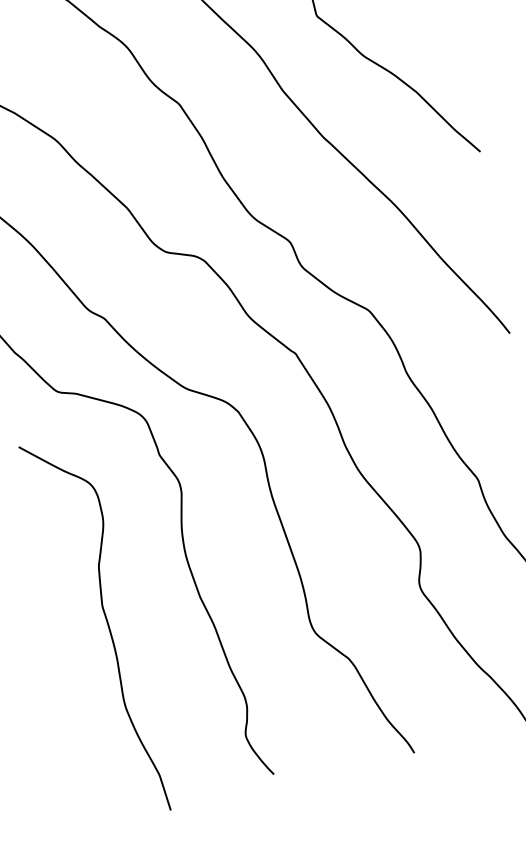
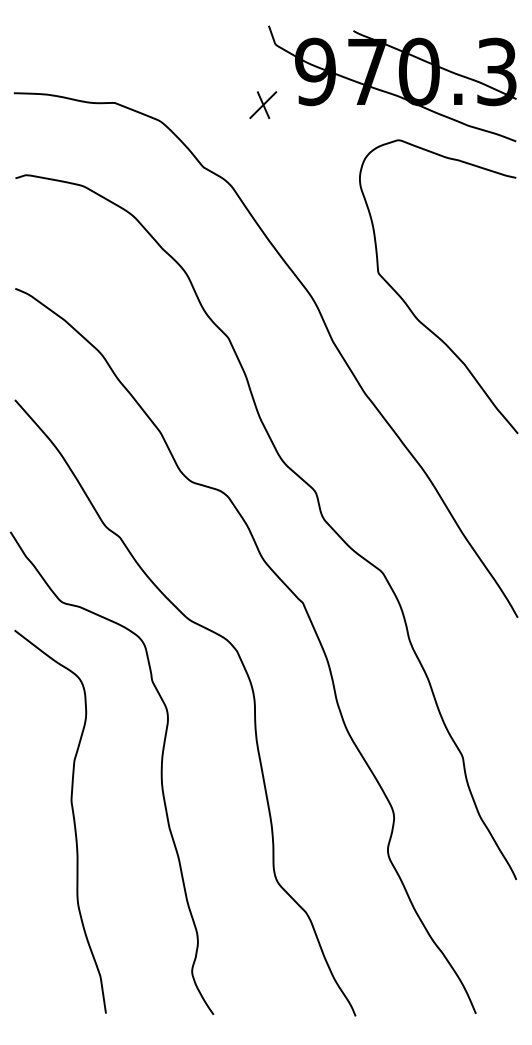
curve: (105, 621) -> (72, 816), moved

